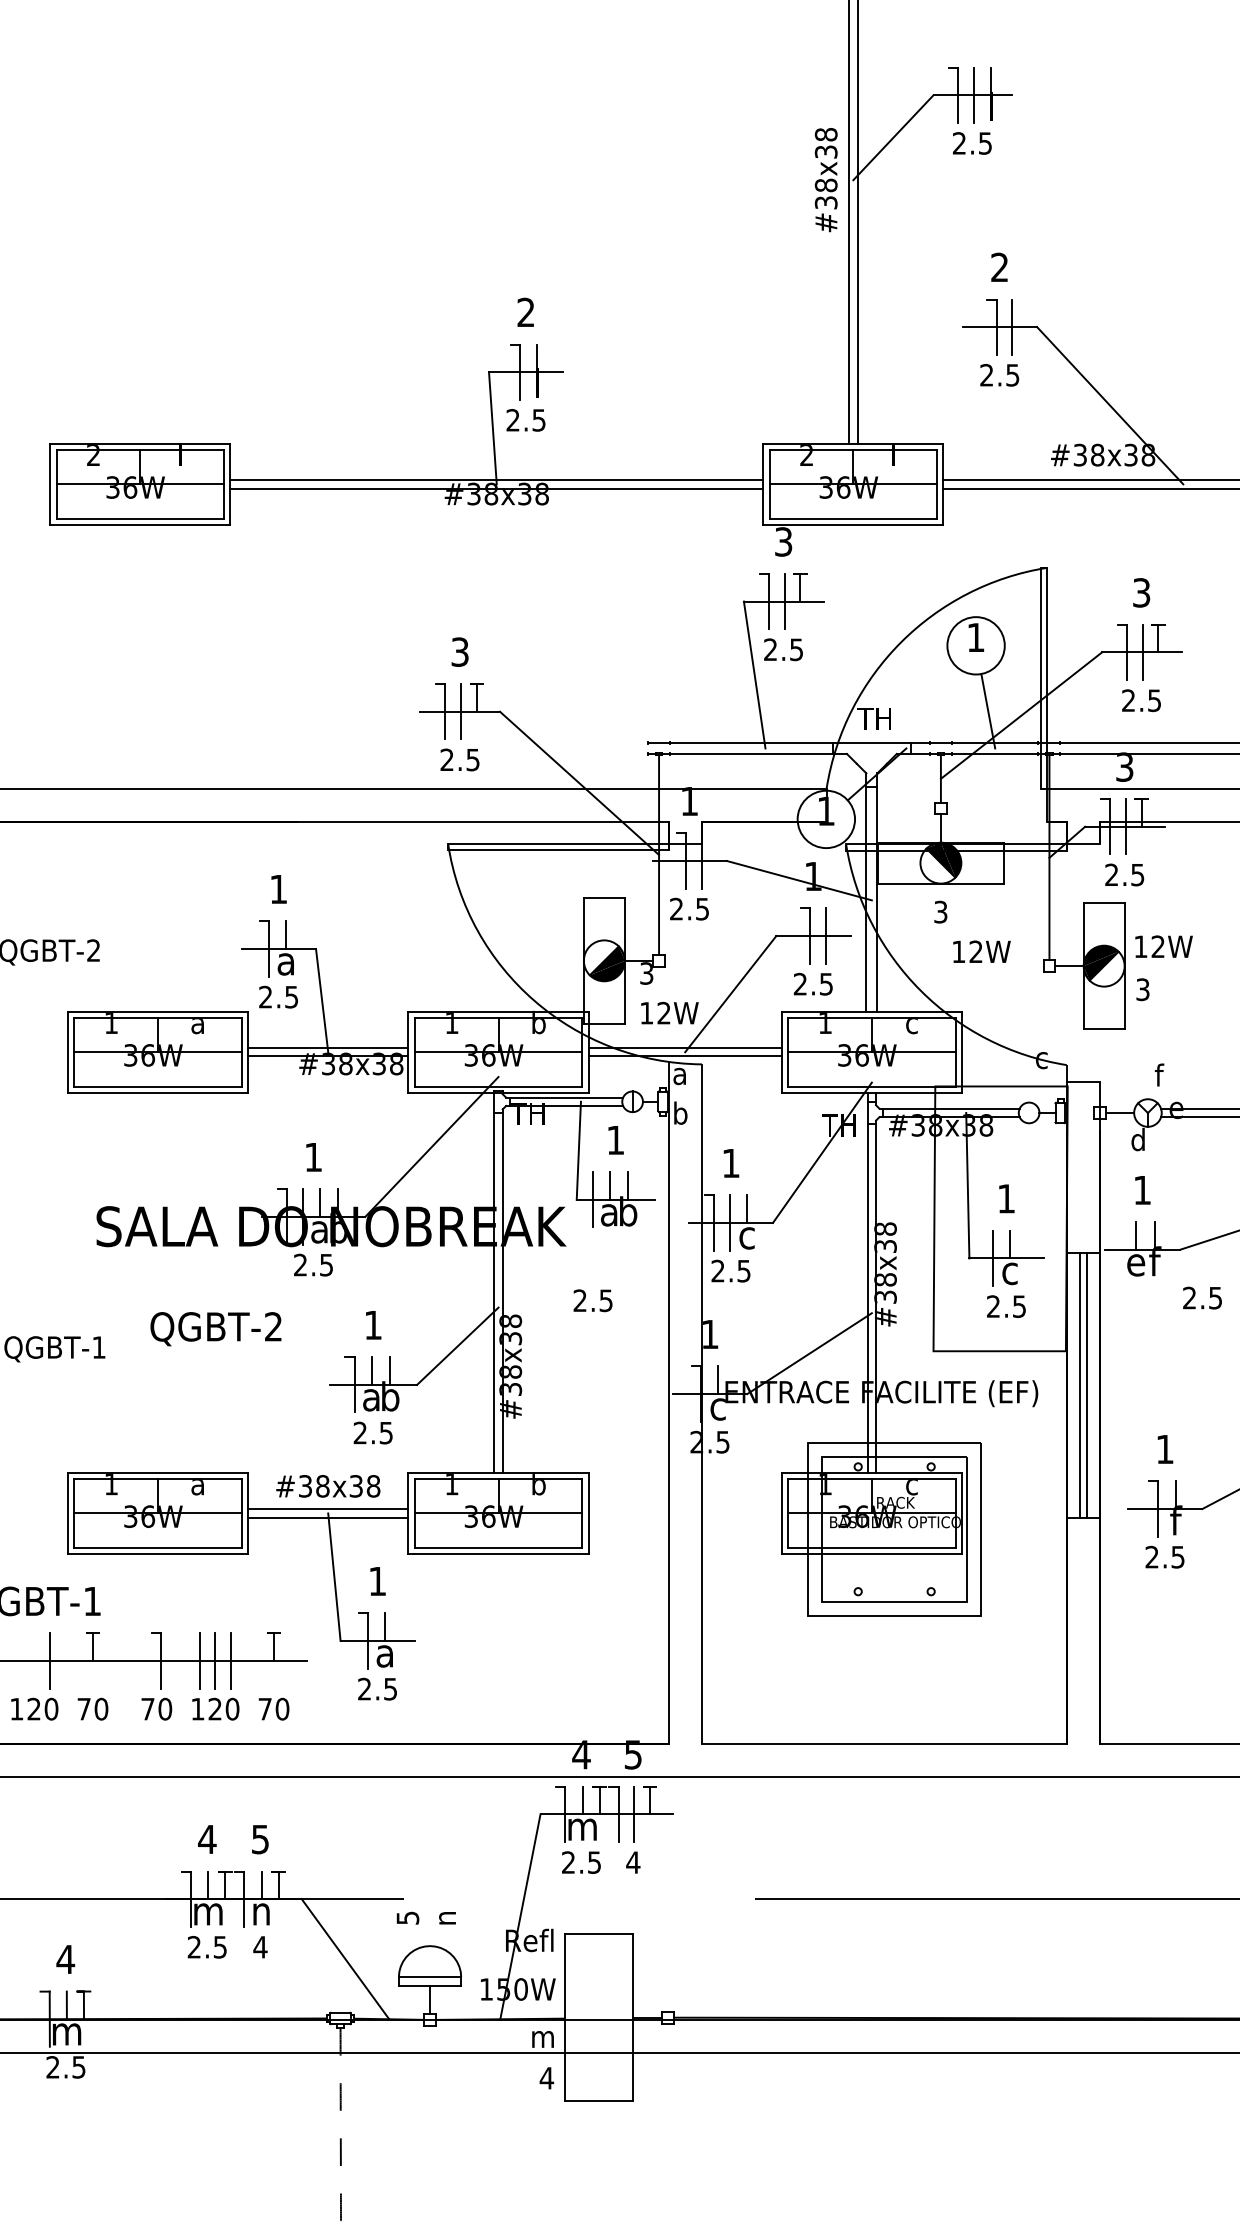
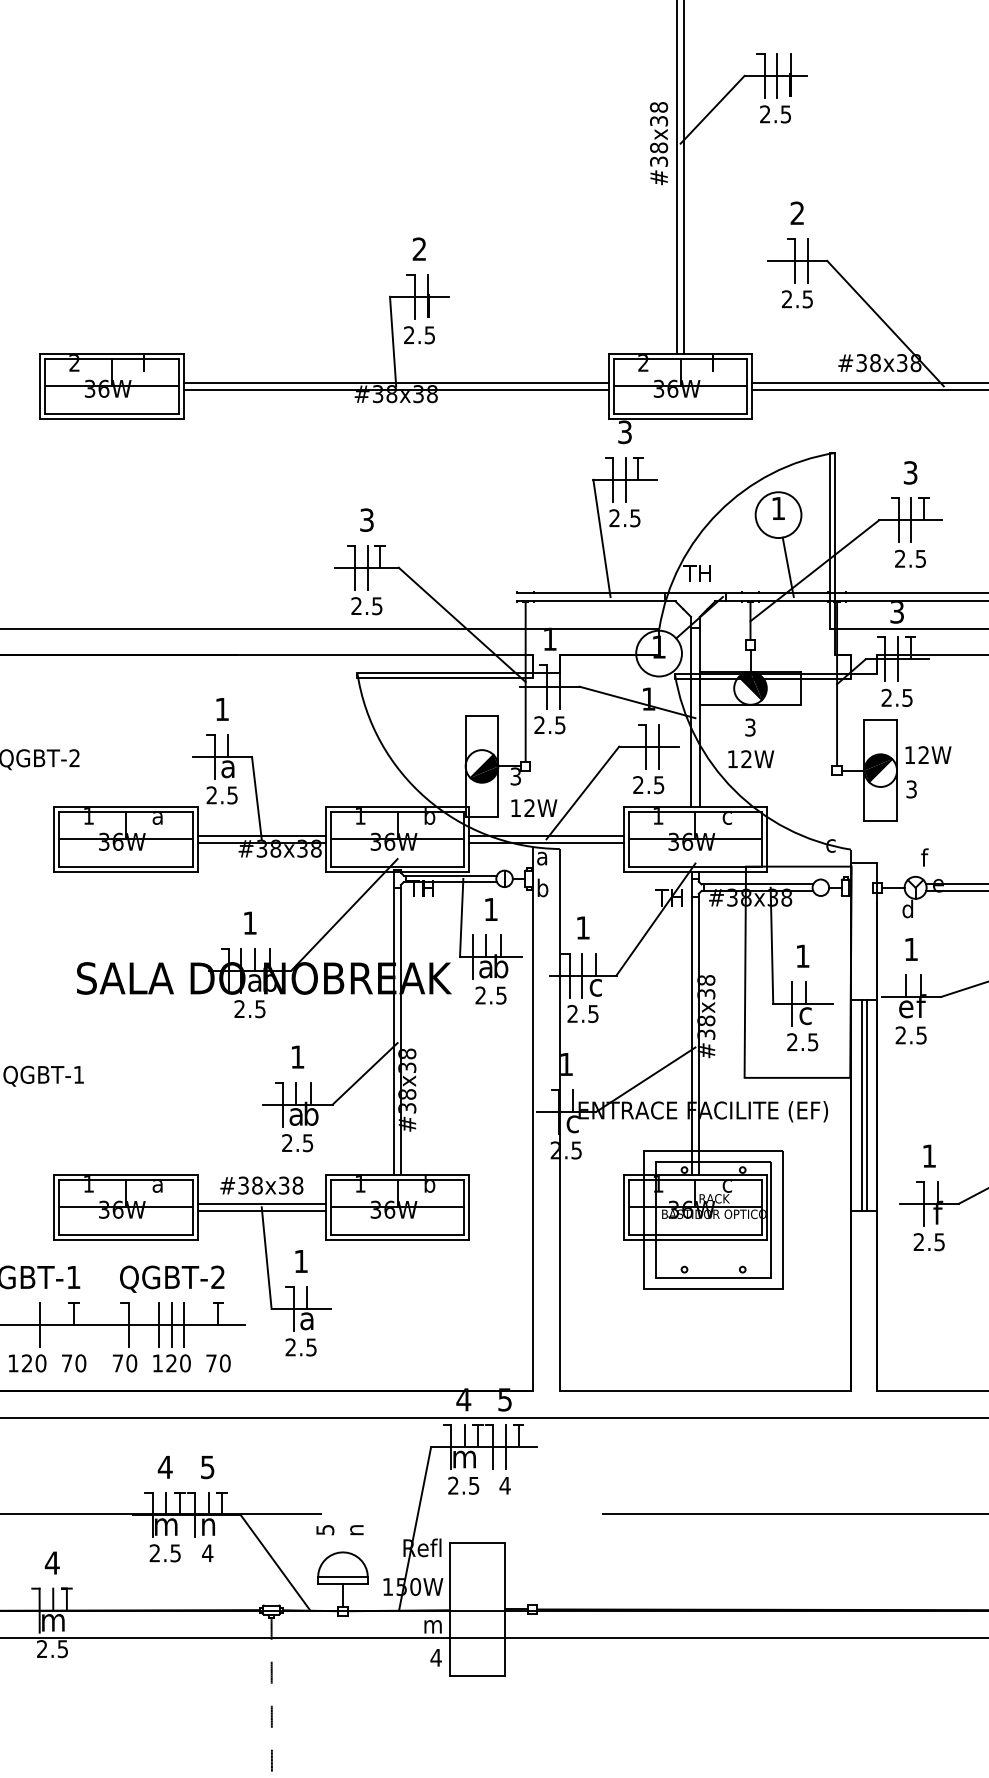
text: (982, 950) -> (751, 758), moved
text: (1201, 1298) -> (910, 1035), moved
text: (592, 1300) -> (490, 995), moved
text: (216, 1328) -> (172, 1278), moved

